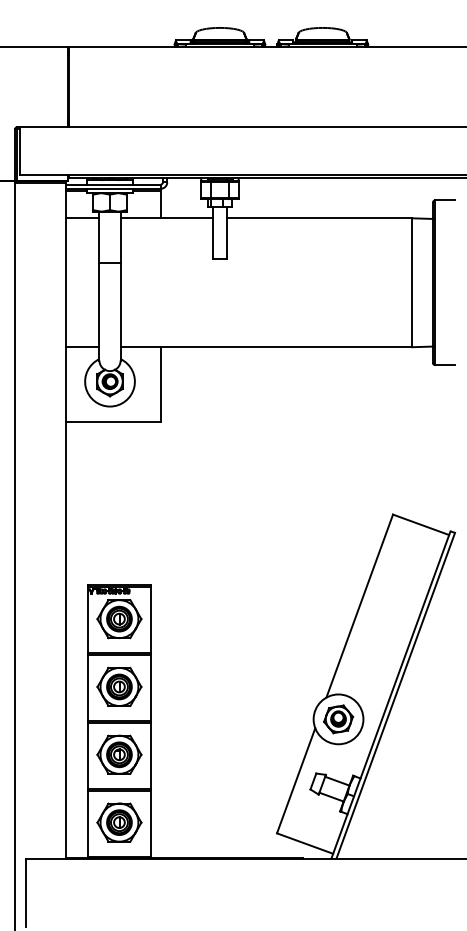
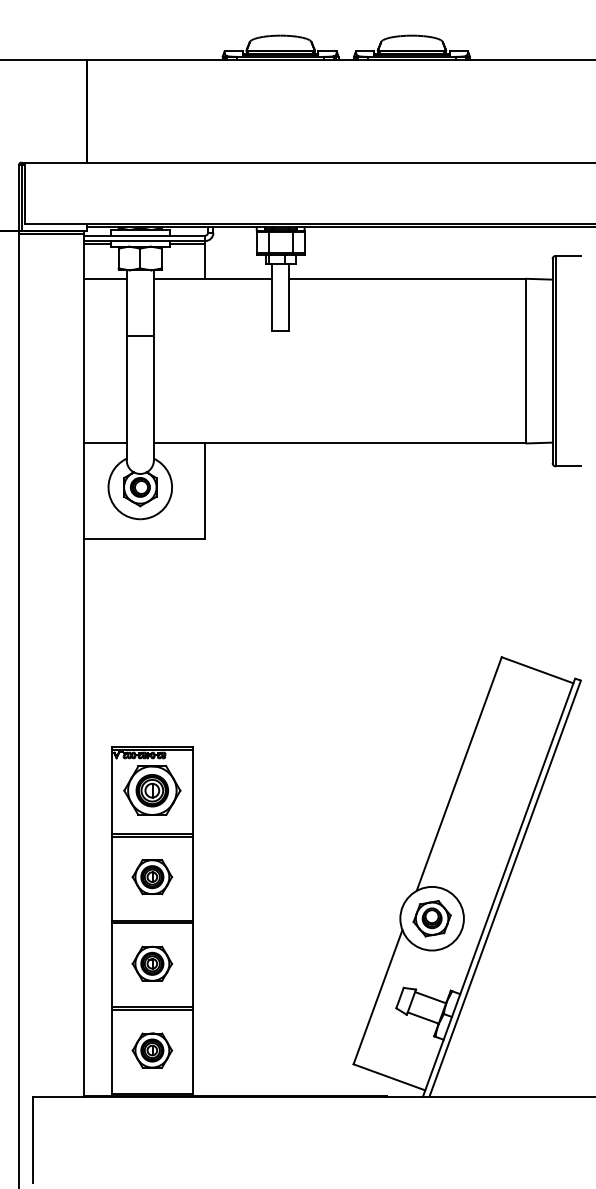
part: (119, 686) -> (152, 876), size x0.7
part: (119, 754) -> (152, 963), size x0.7
part: (119, 822) -> (152, 1050), size x0.7

